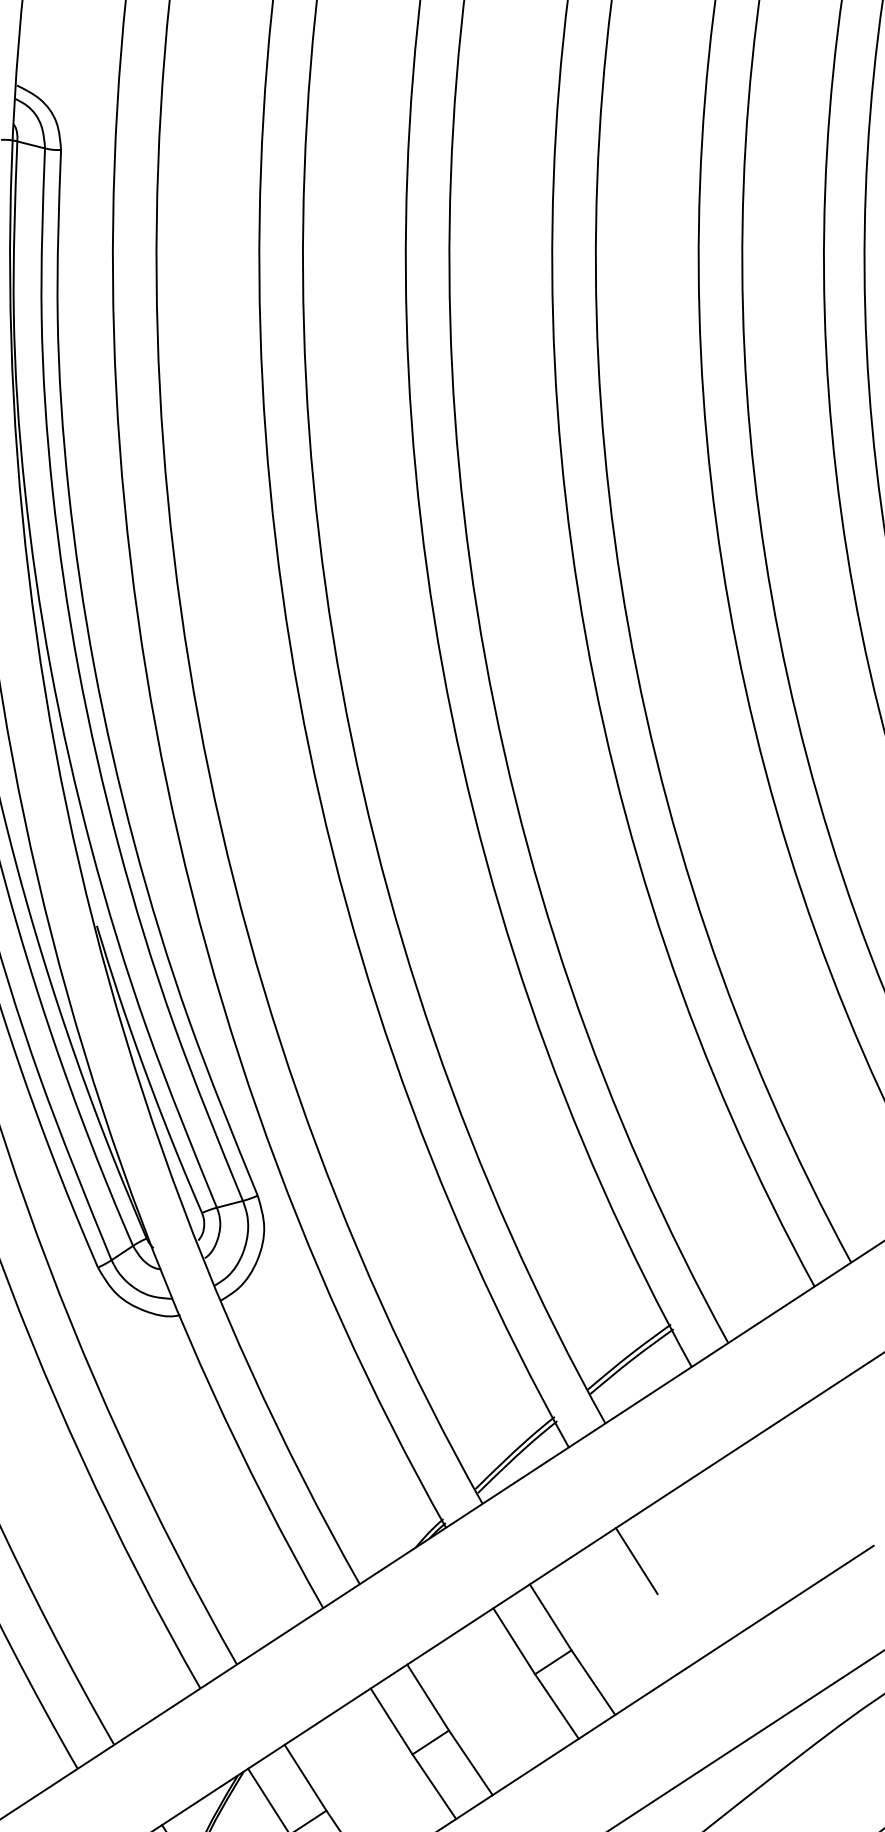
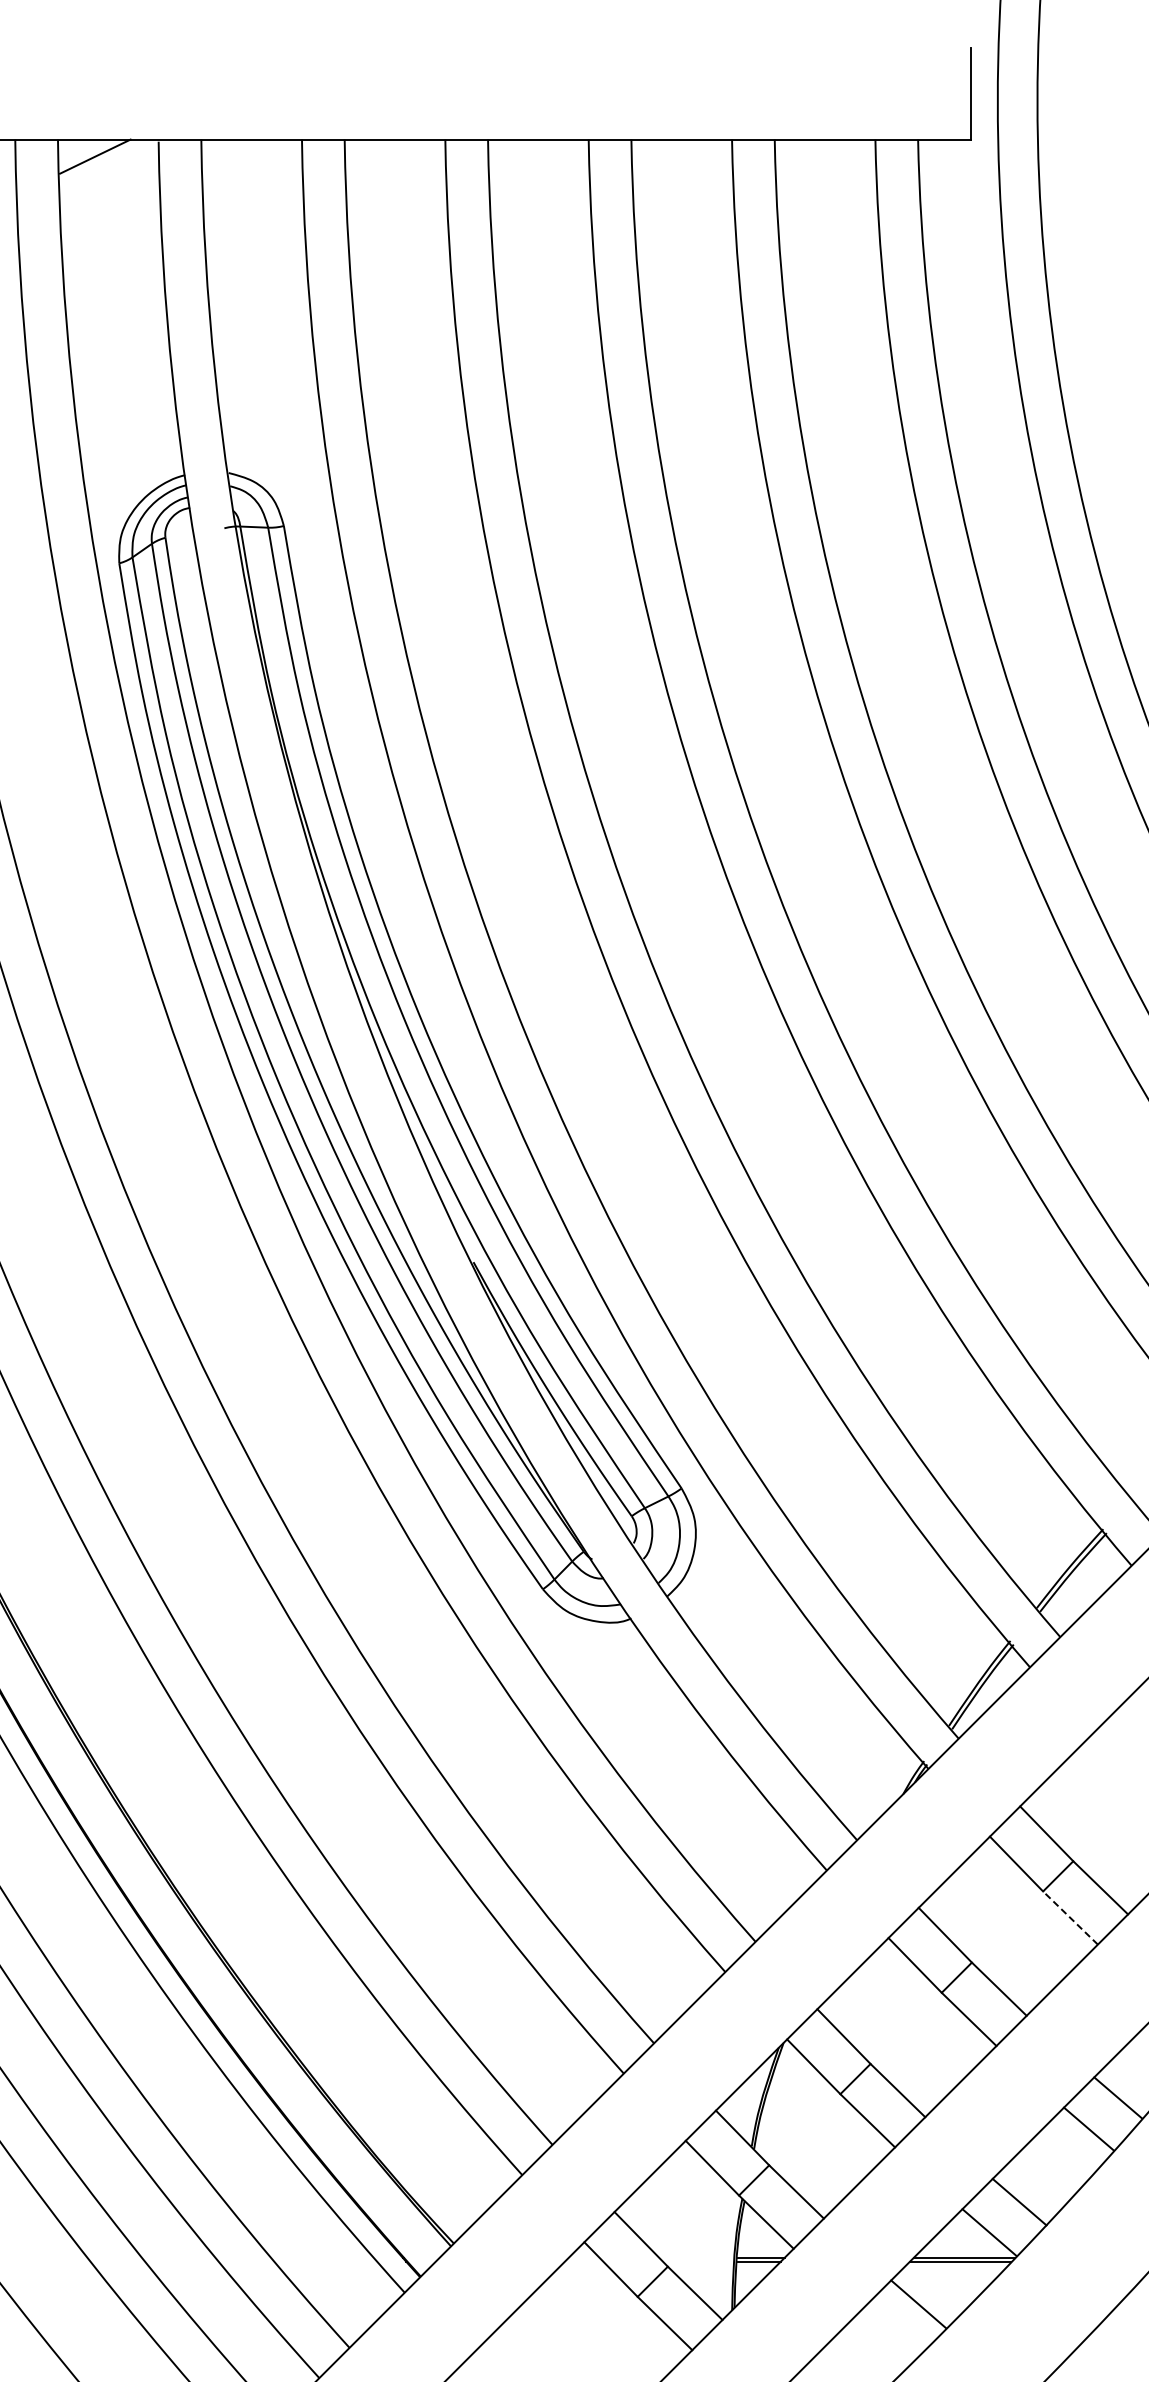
line: (636, 1560) -> (1117, 1762), removed
line: (557, 1706) -> (1070, 1917), solid -> dashed

